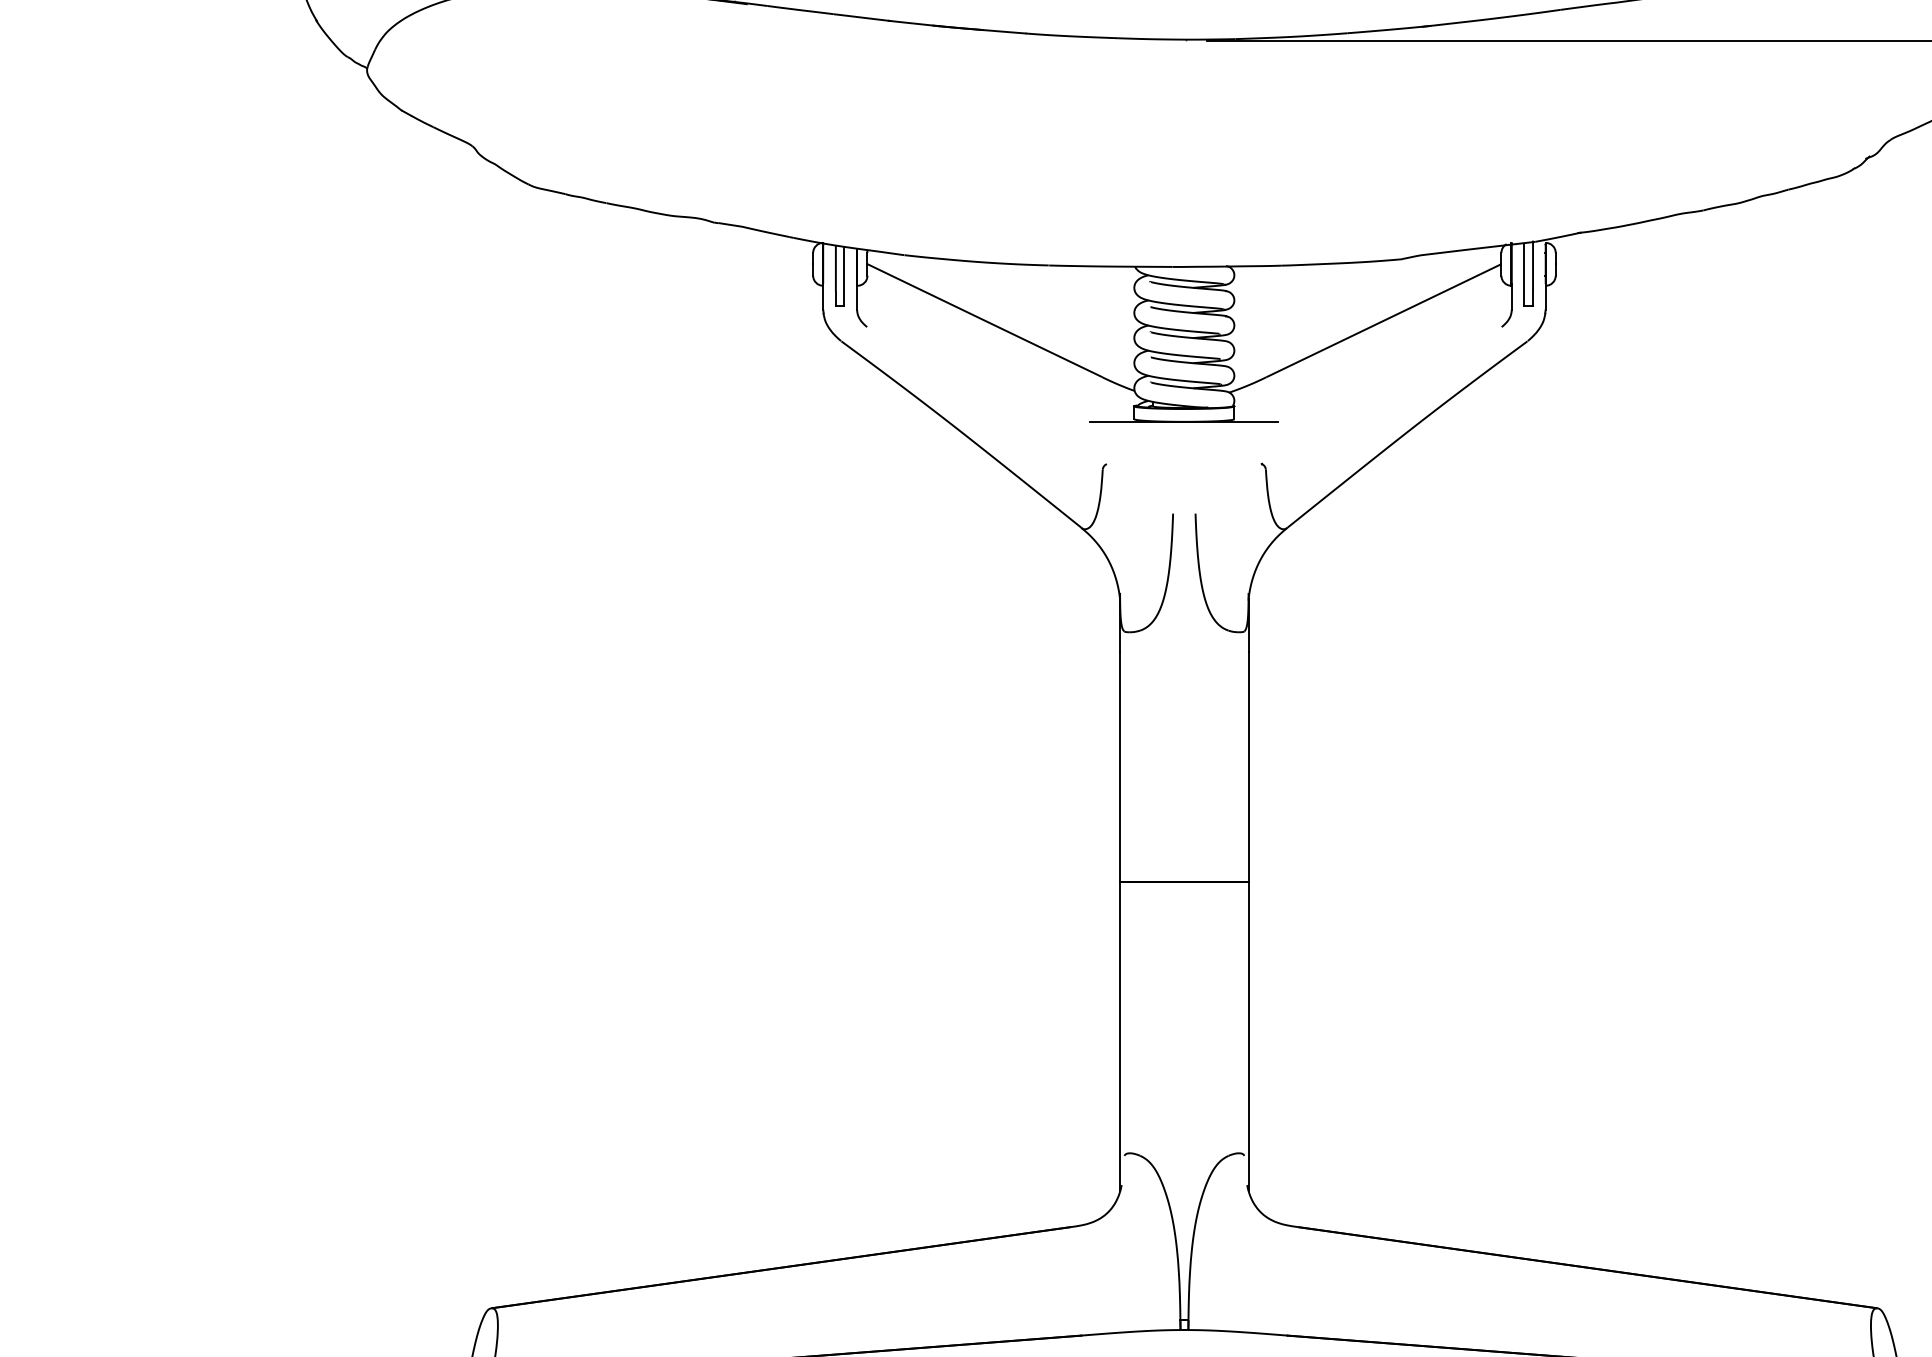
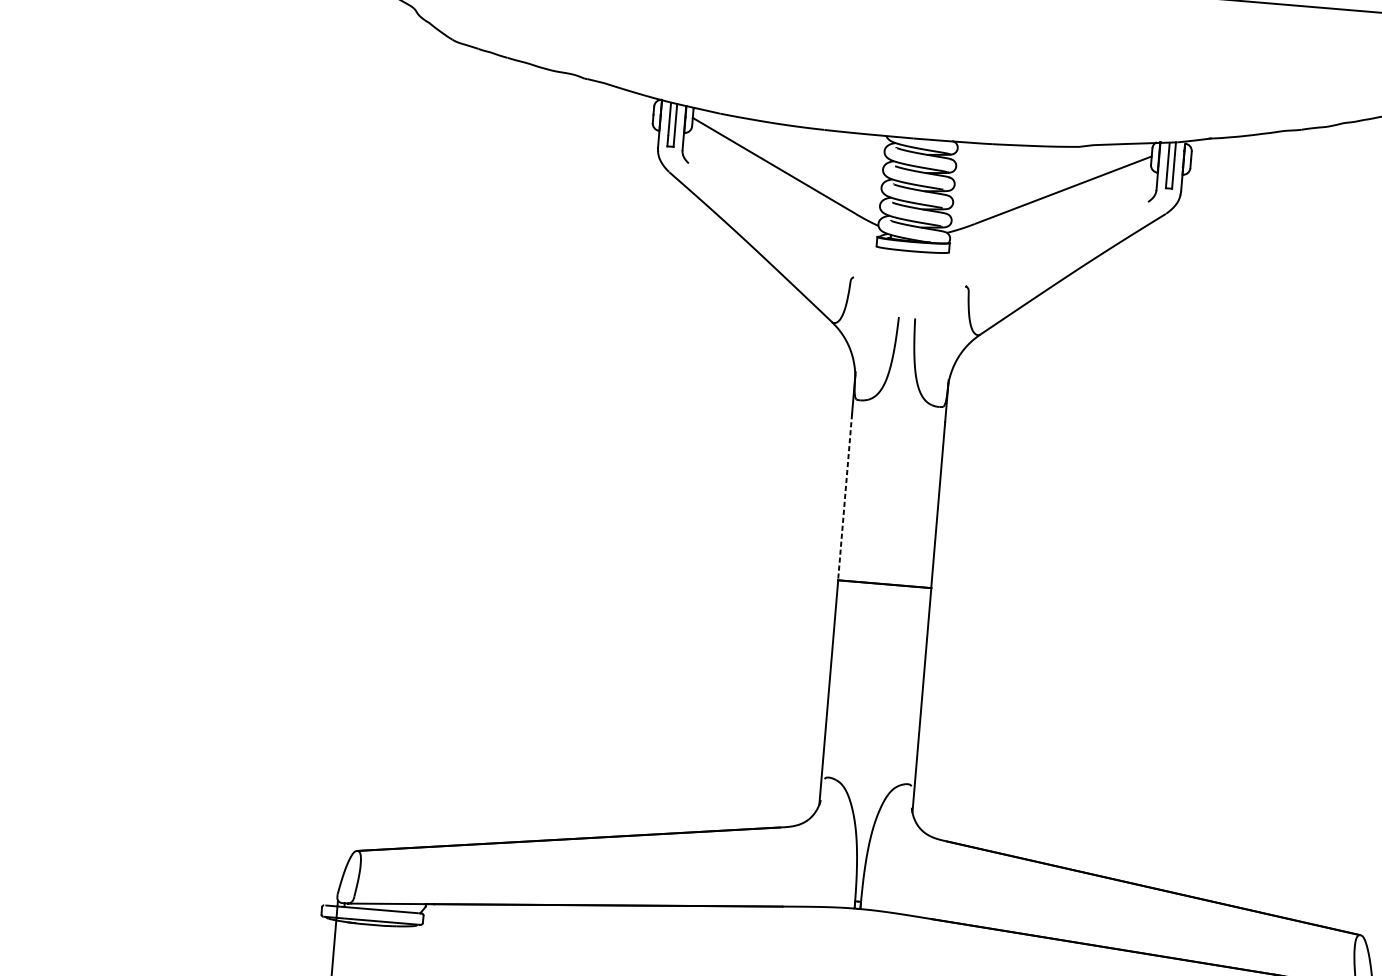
line: (1184, 421) -> (912, 251), removed
line: (1120, 766) -> (845, 496), solid -> dashed

